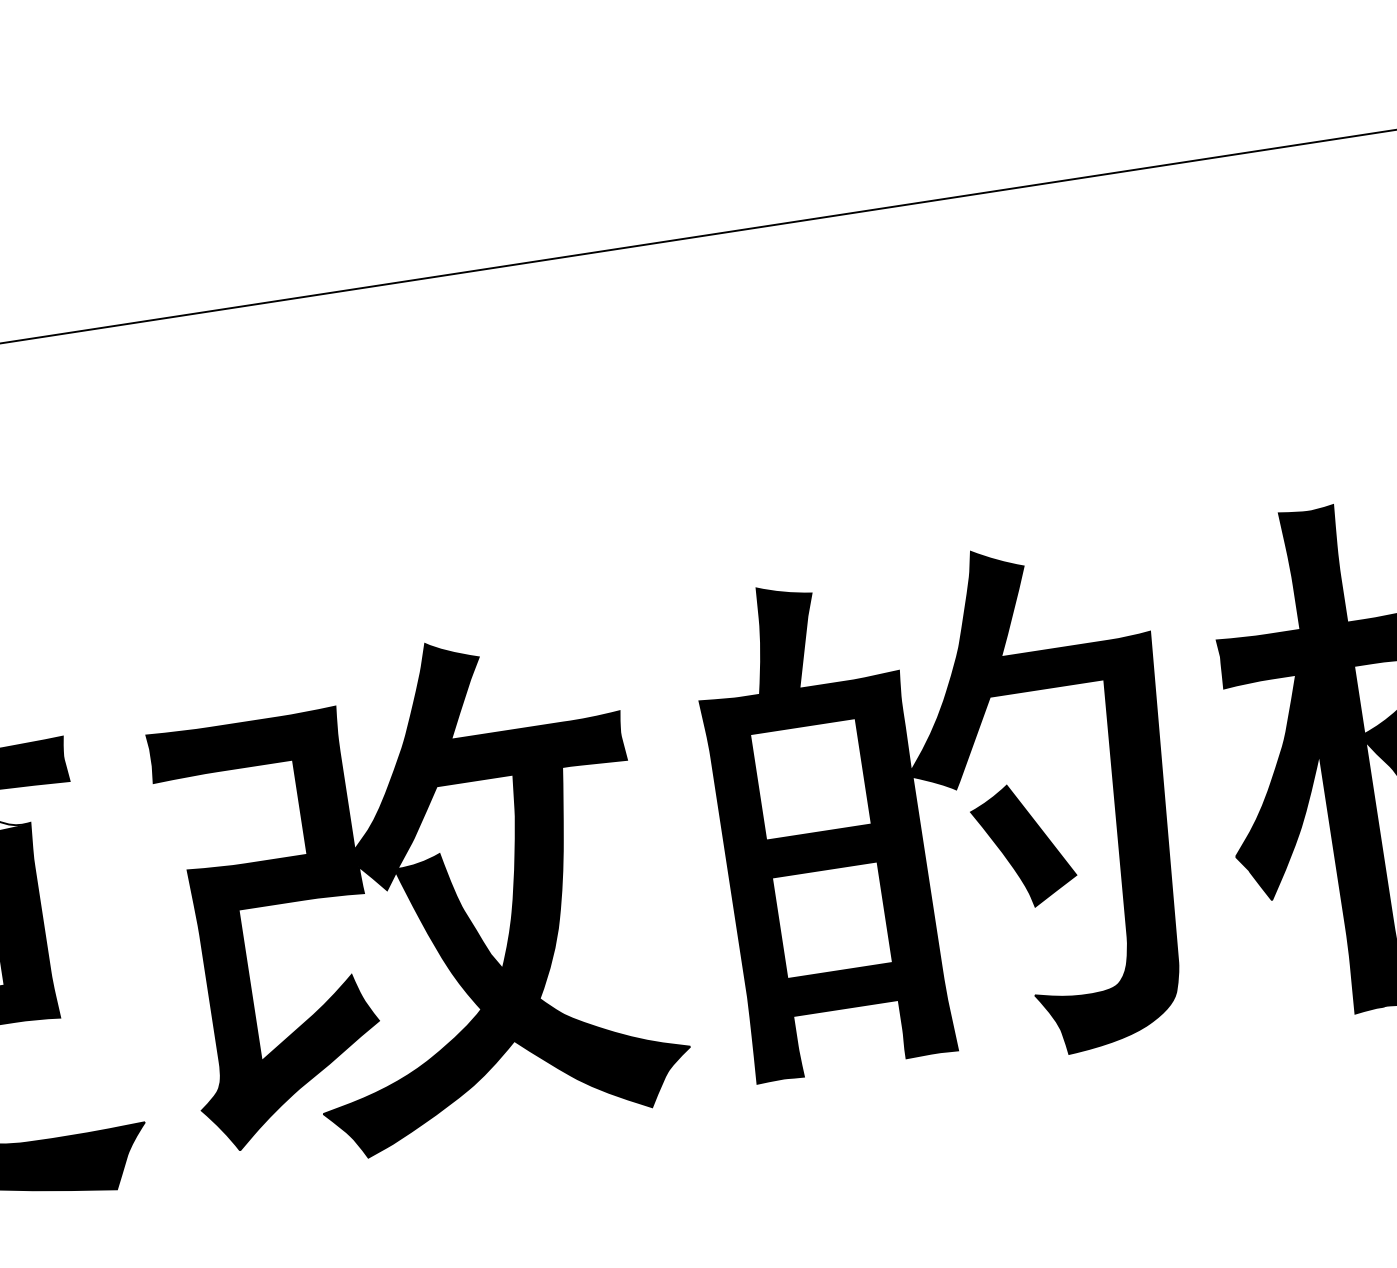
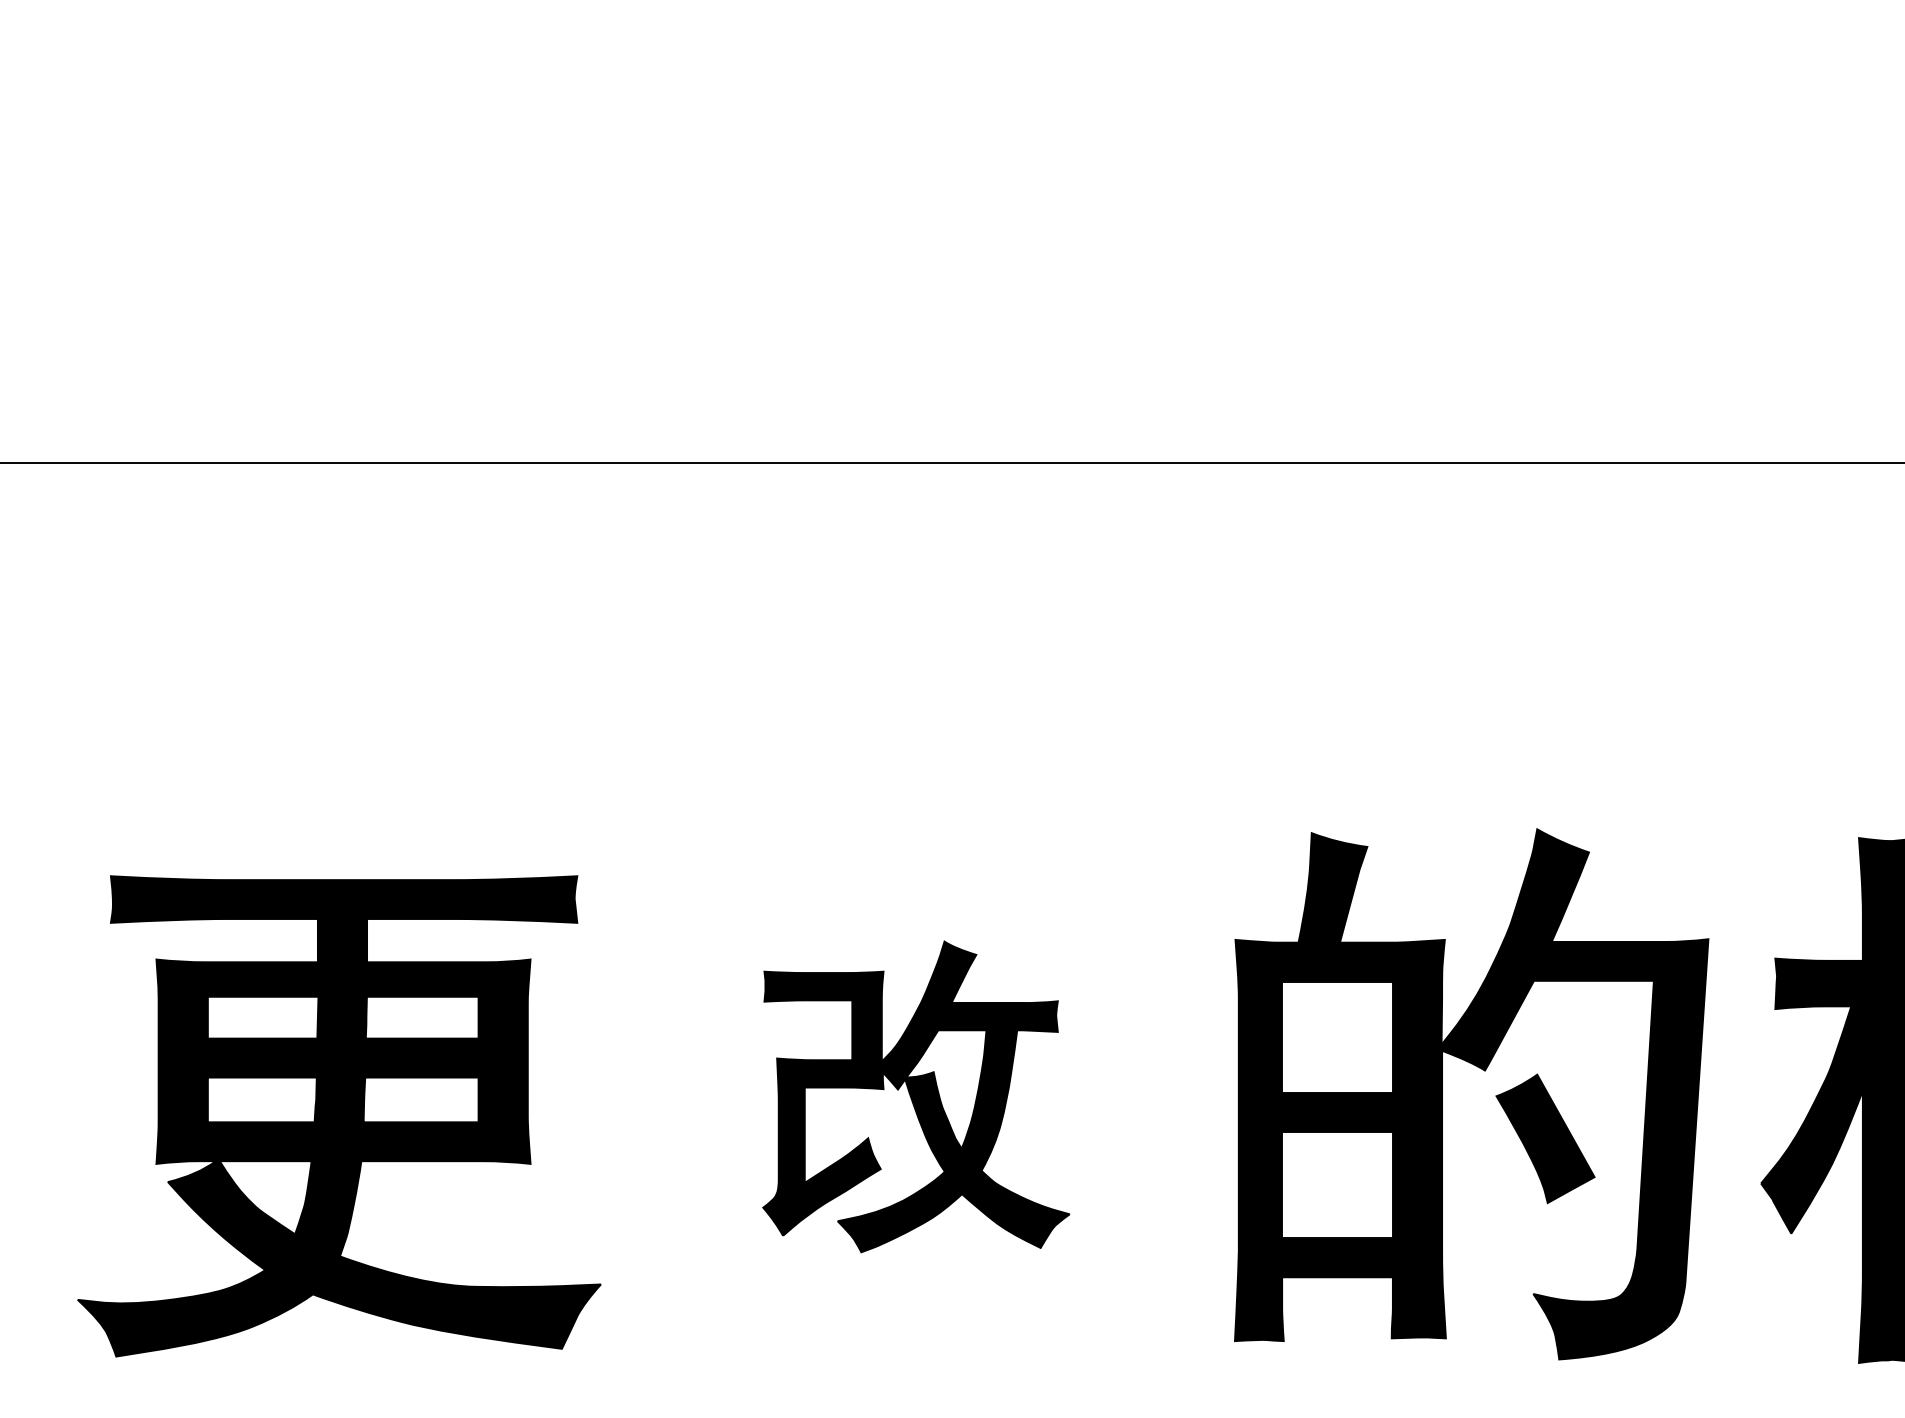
part: (418, 897) -> (916, 1096), size x0.6

